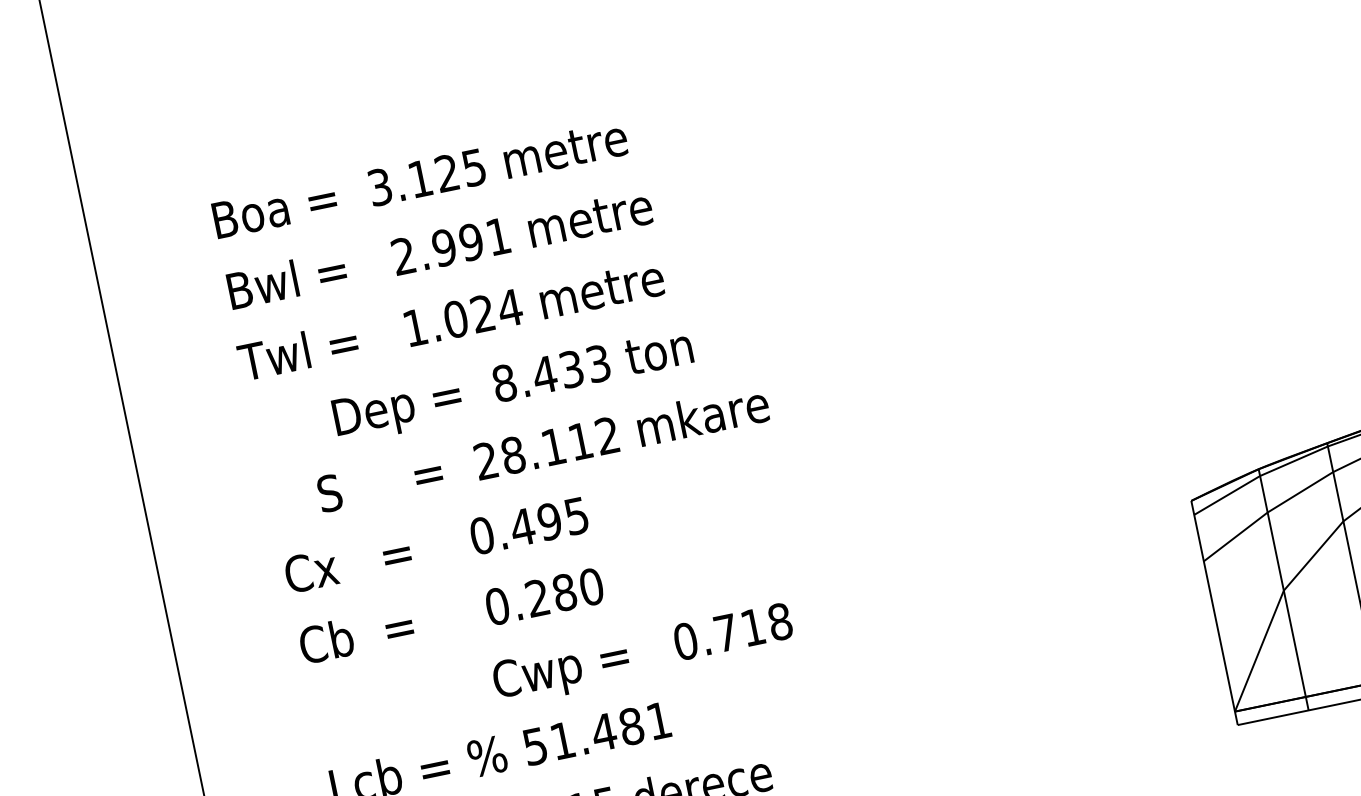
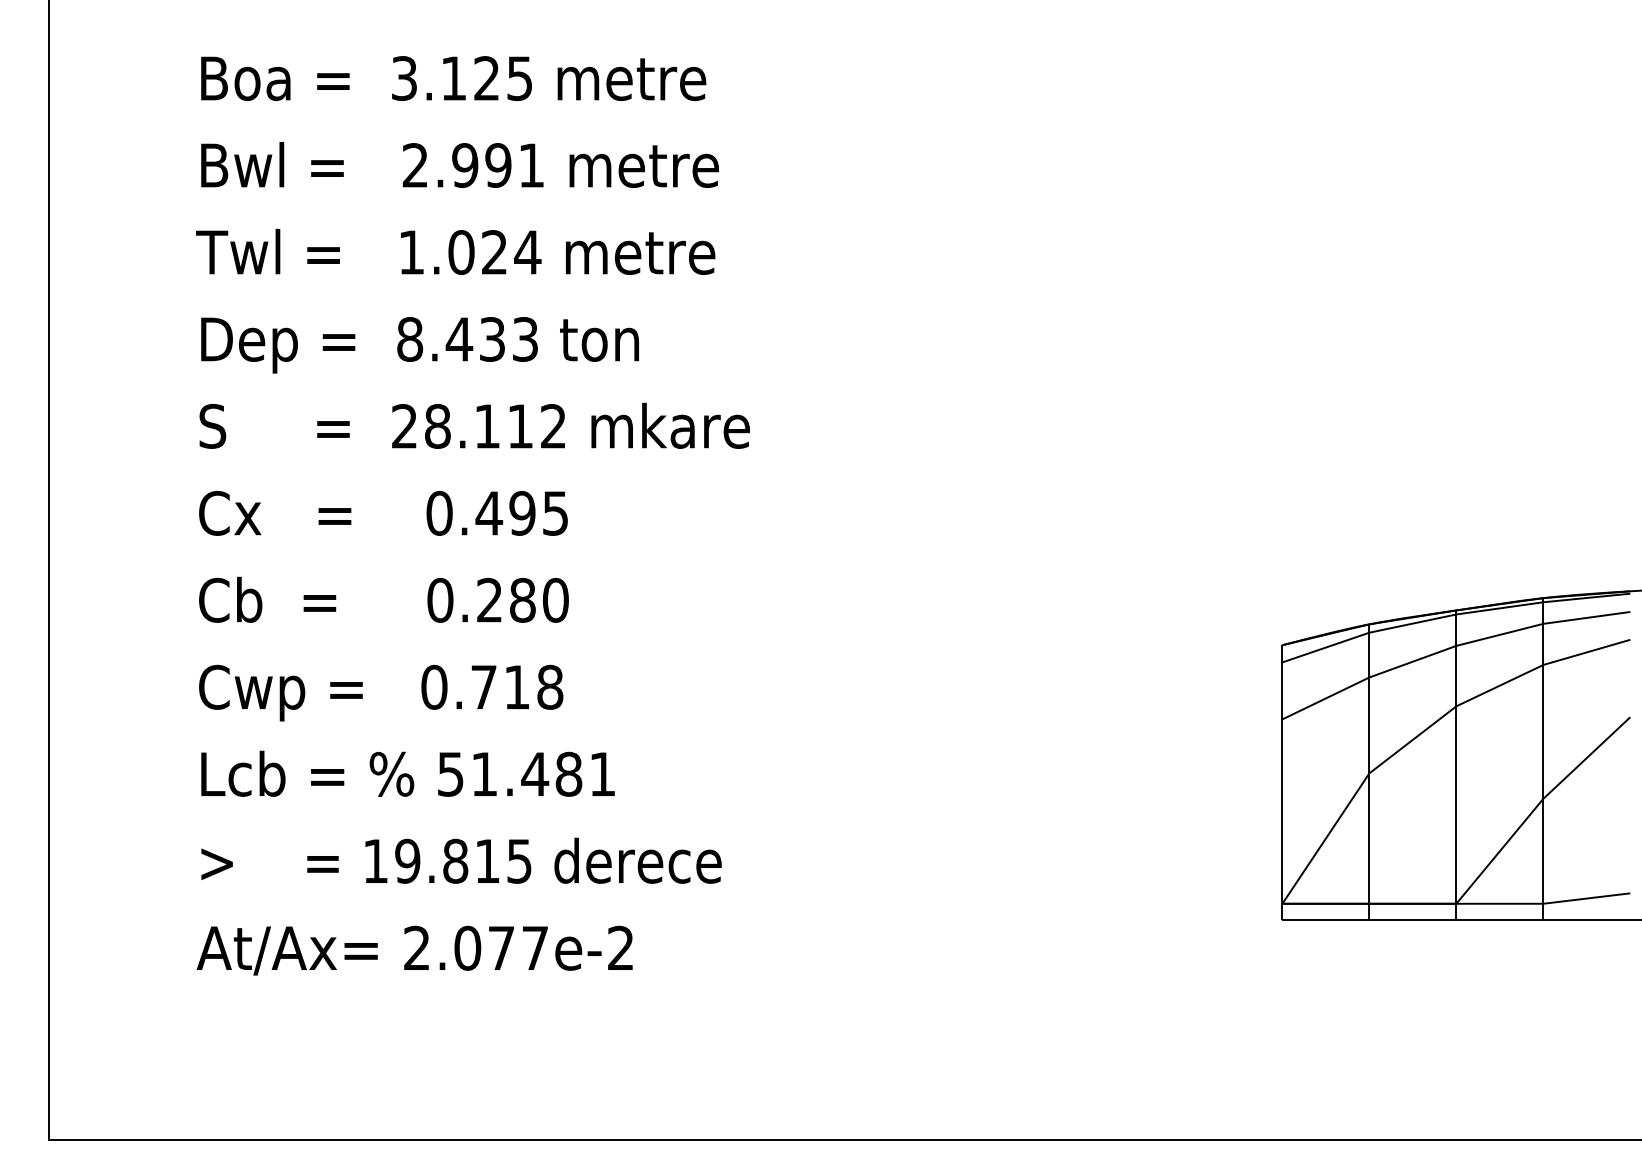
text: (513, 386) -> (419, 345), moved
text: (543, 448) -> (474, 425), moved
text: (643, 654) -> (381, 692), moved

